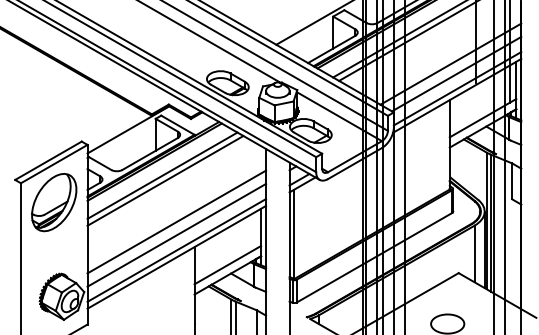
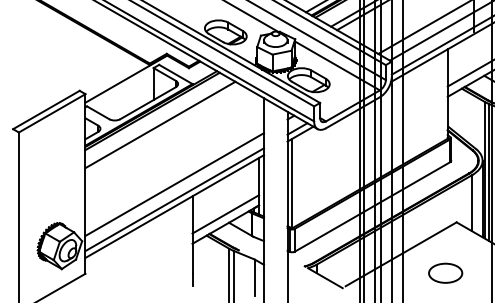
line: (165, 180) -> (163, 129), removed
part: (54, 202) -> (52, 151), removed
line: (176, 221) -> (174, 170), removed

